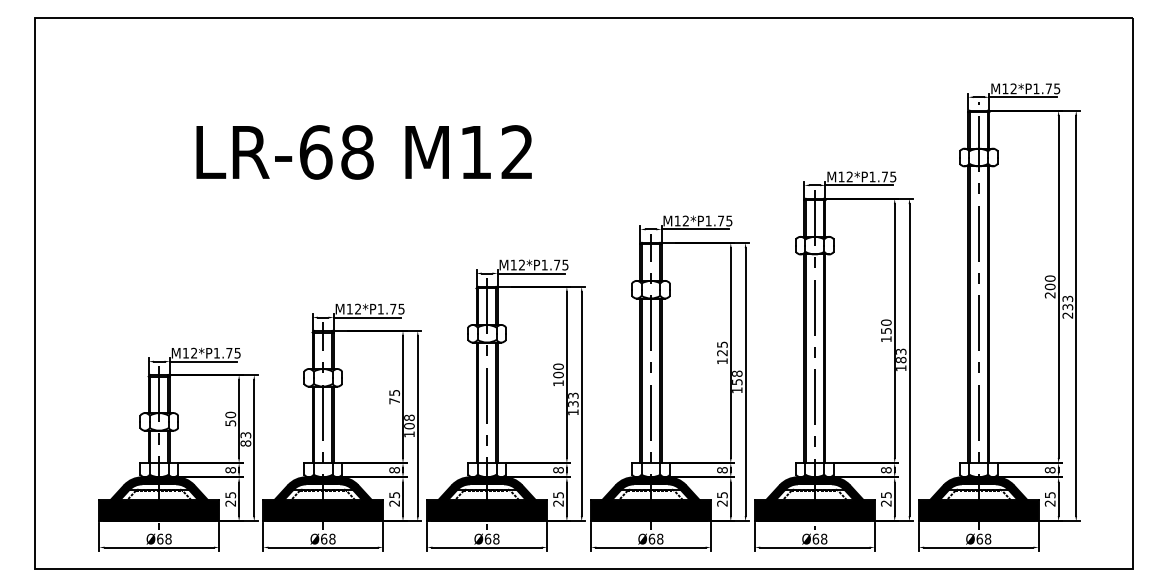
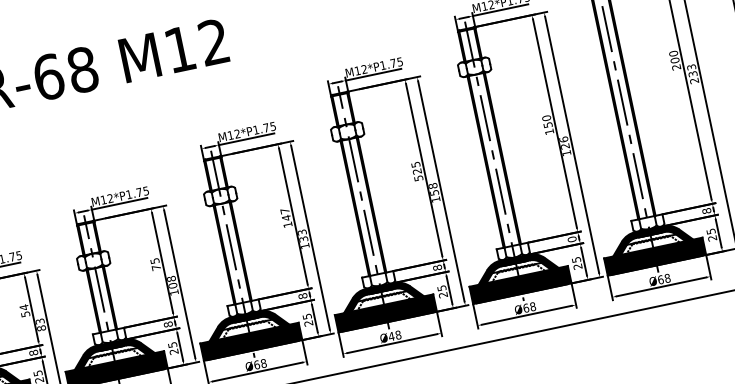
text: (901, 355) -> (564, 142), 183 -> 126
text: (722, 361) -> (418, 178), 125 -> 525
text: (558, 370) -> (285, 214), 100 -> 147
text: (230, 414) -> (23, 307), 50 -> 54
text: (886, 470) -> (572, 239), 8 -> 0
text: (651, 538) -> (391, 336), Ø68 -> Ø48

